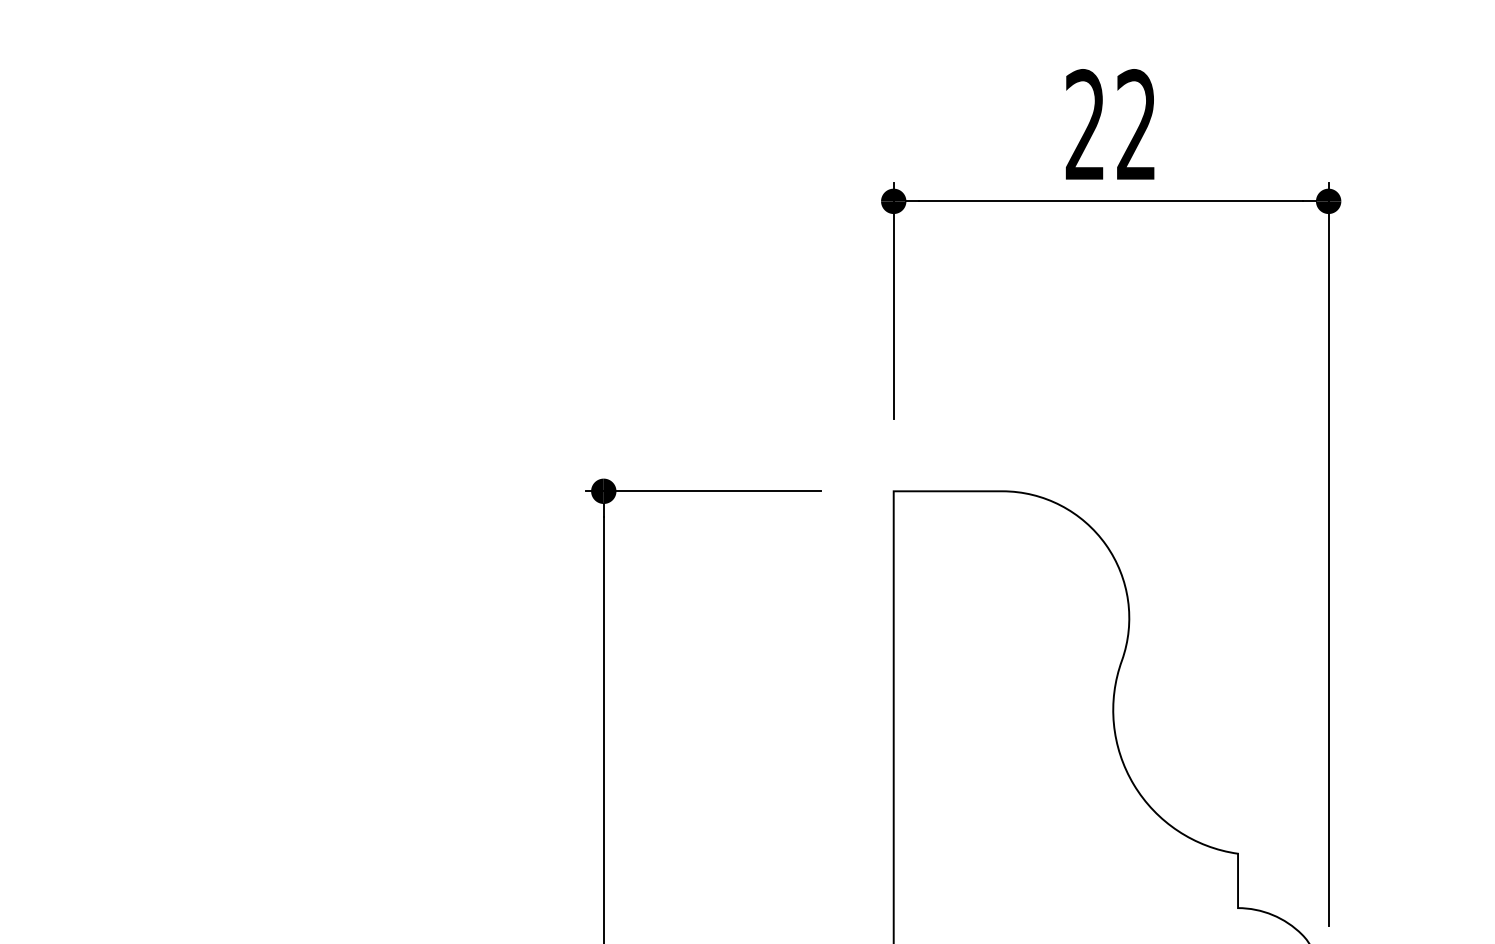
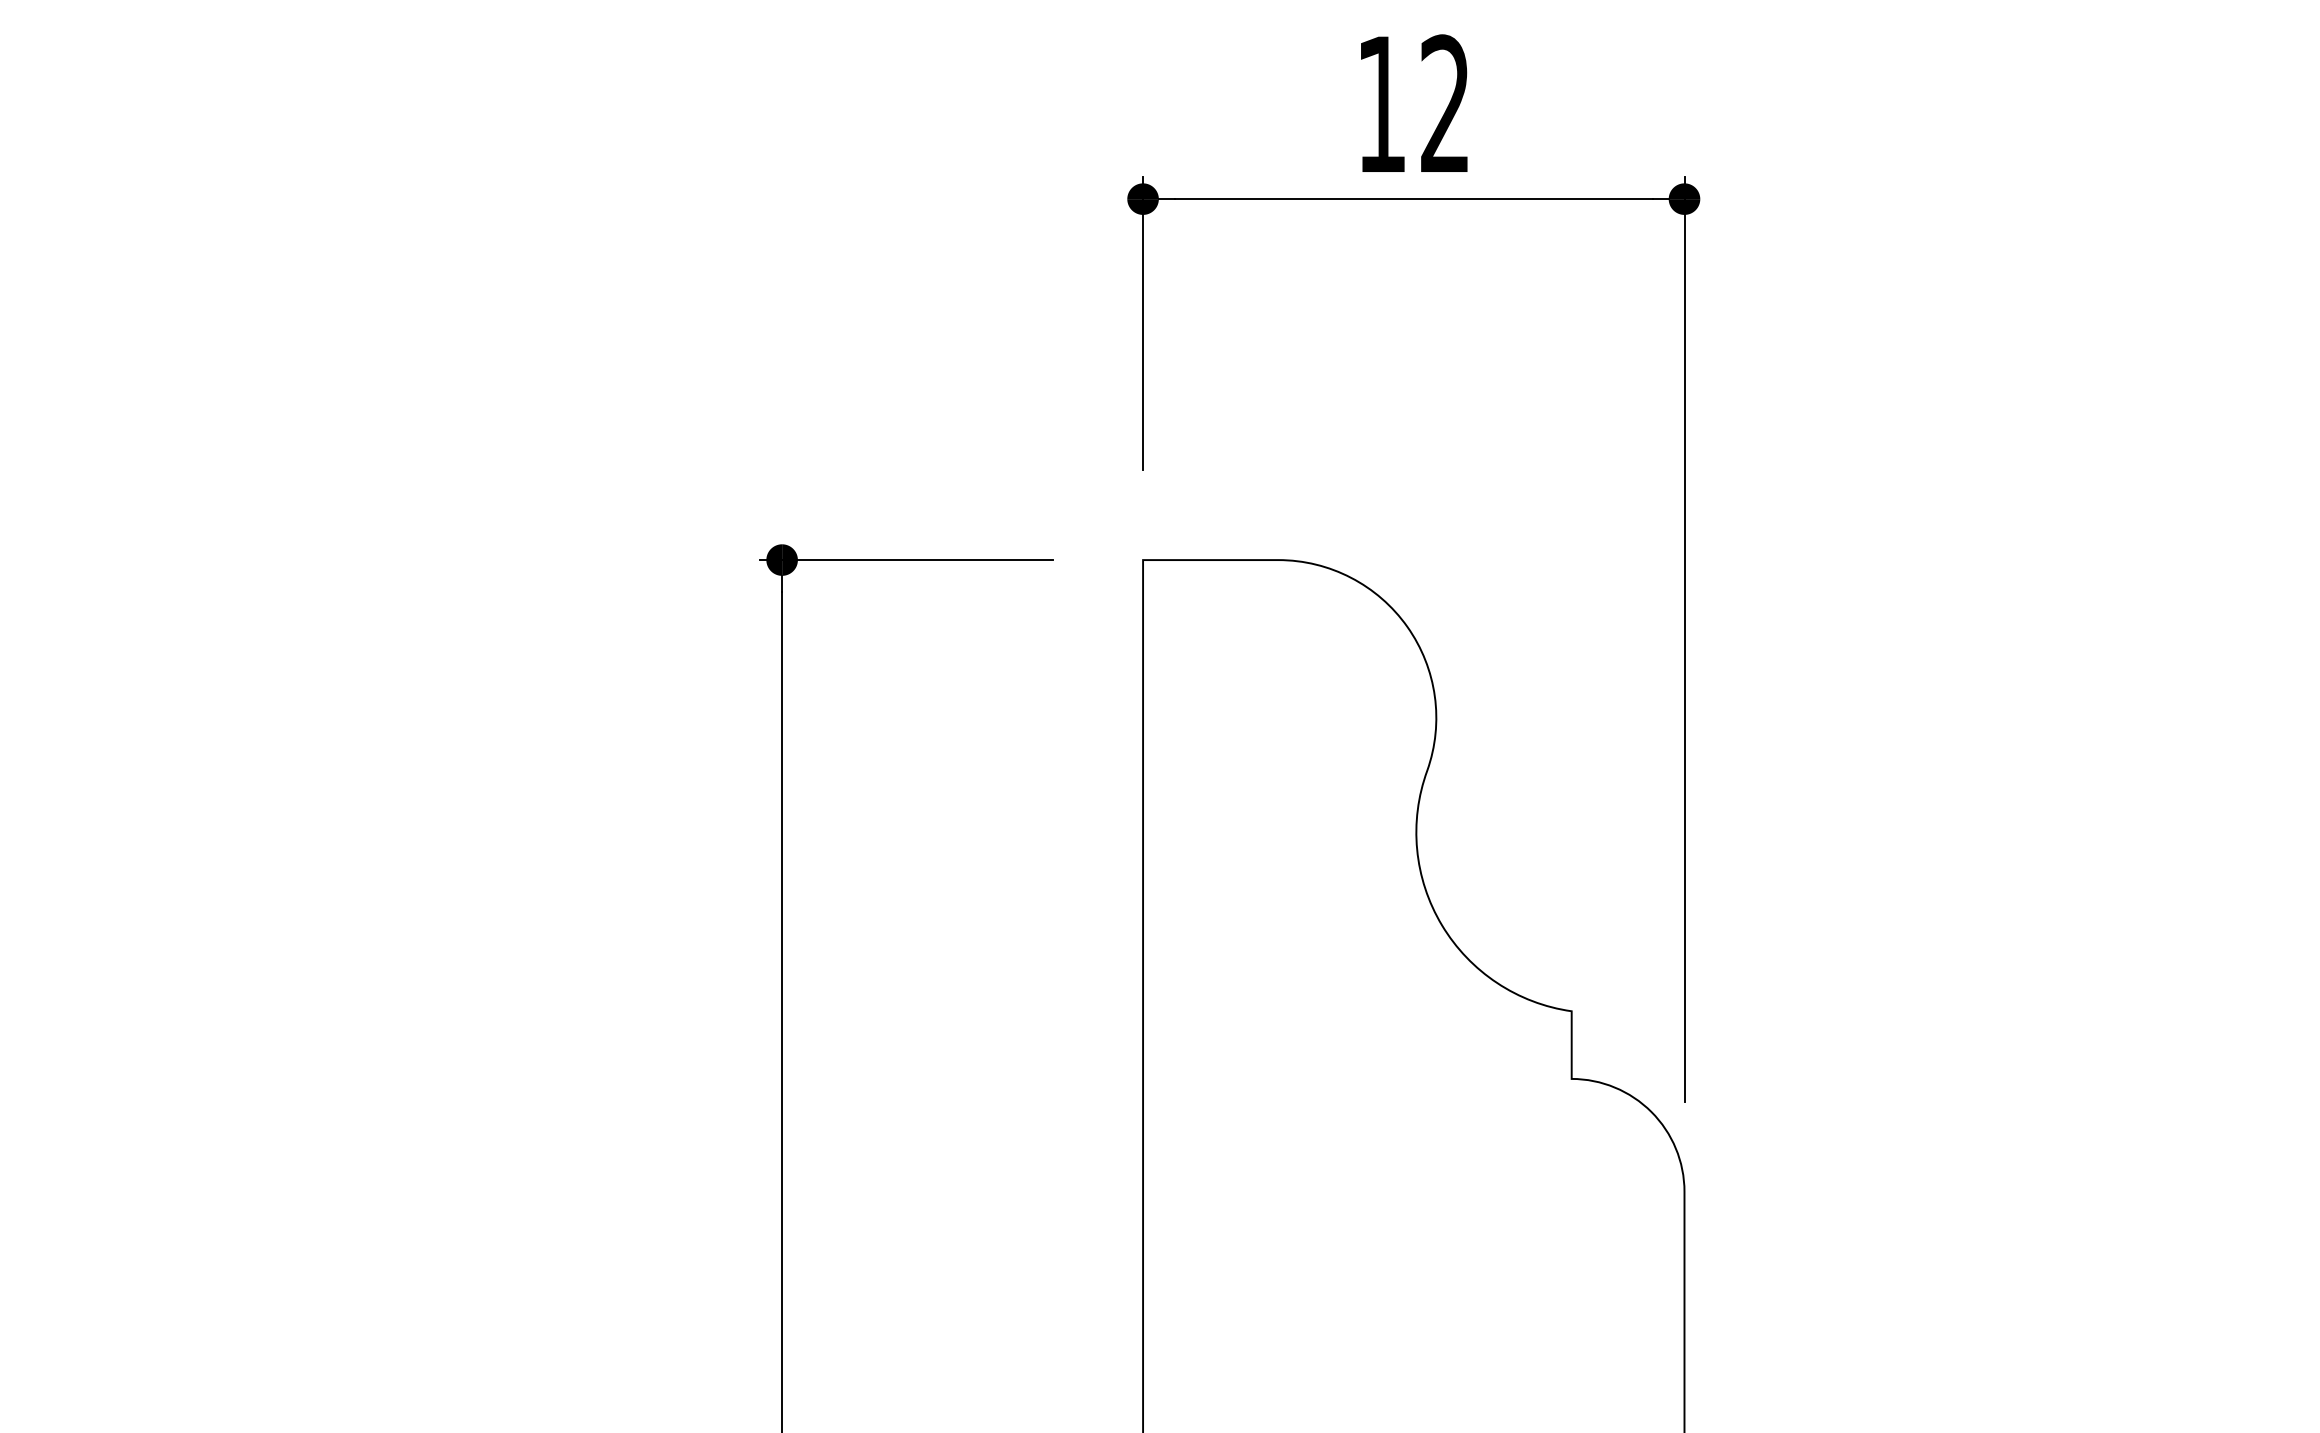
text: (1084, 123) -> (1380, 102), 22 -> 12

